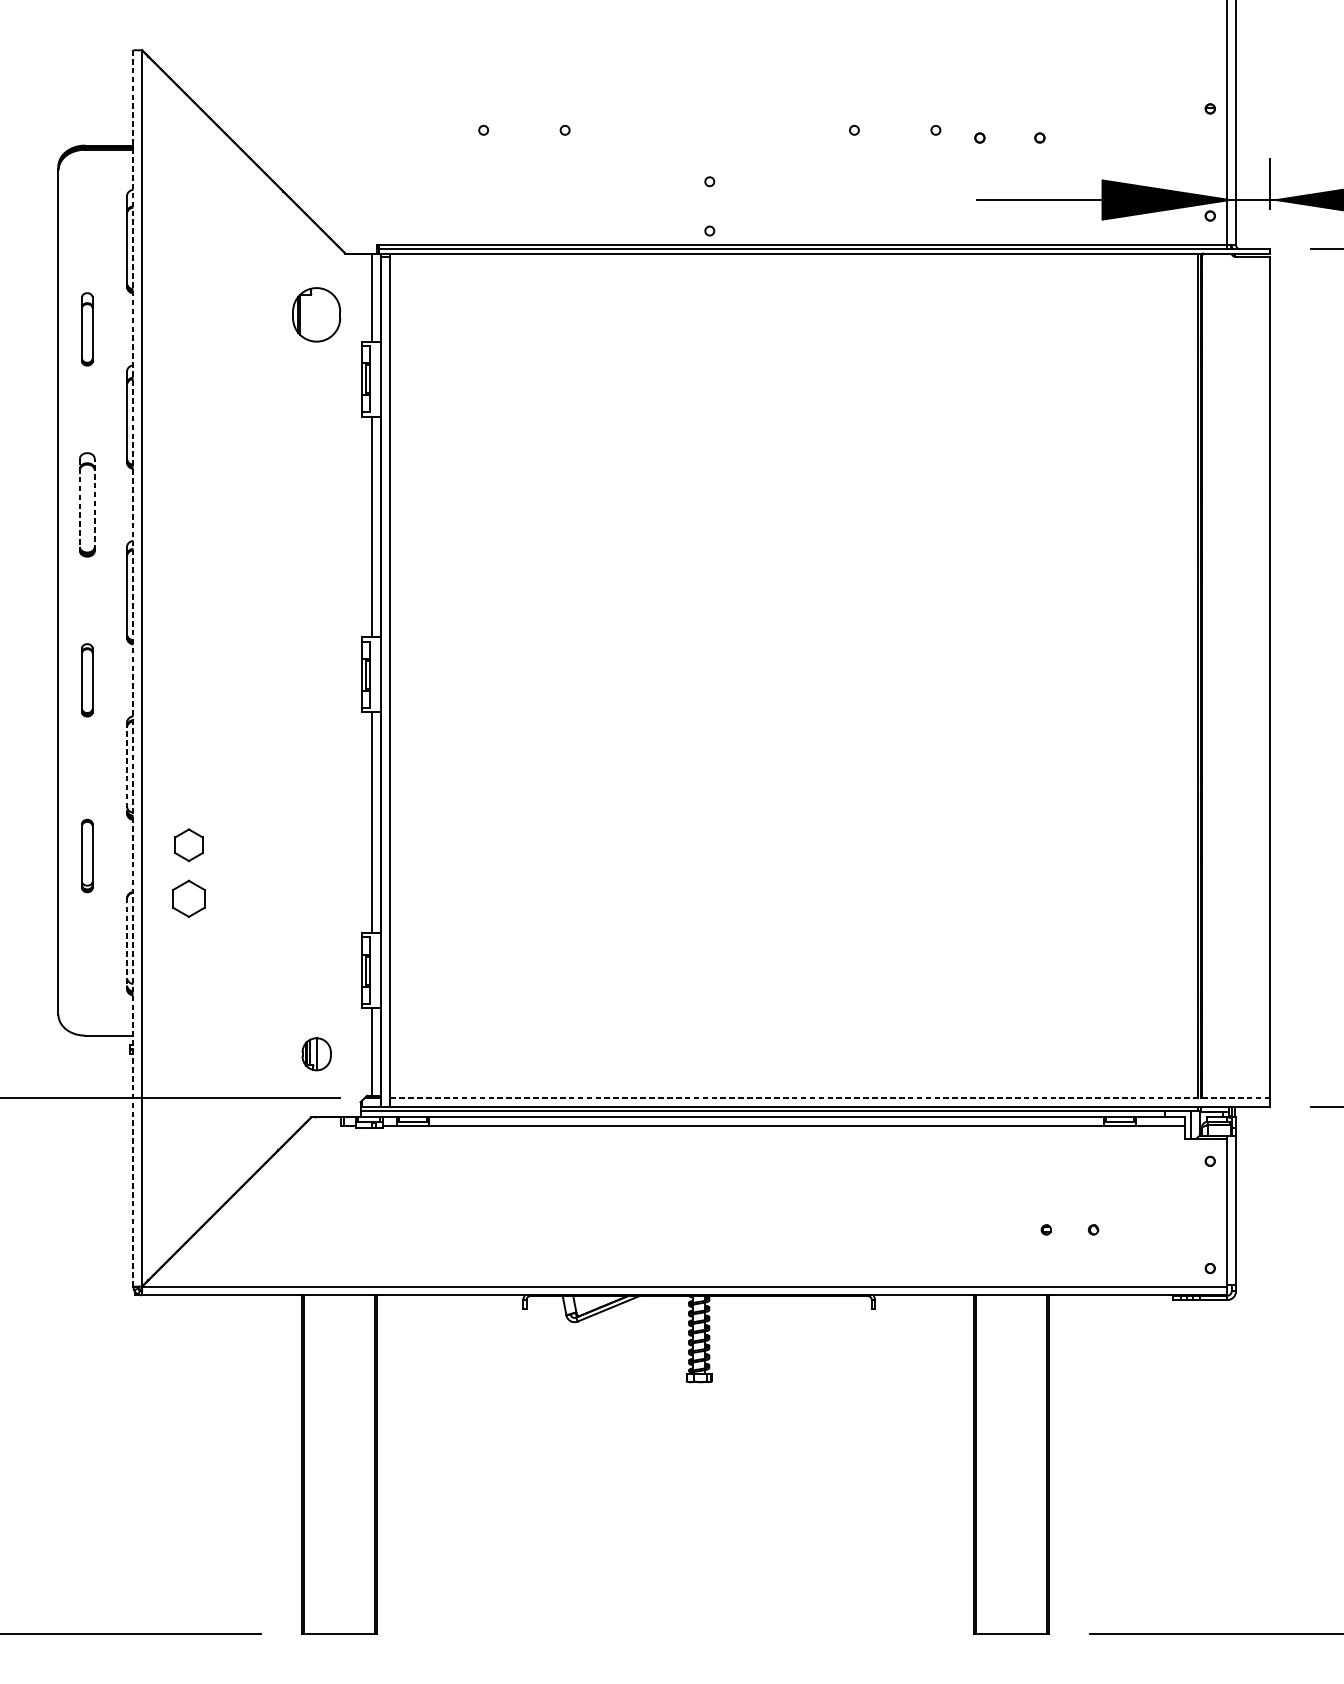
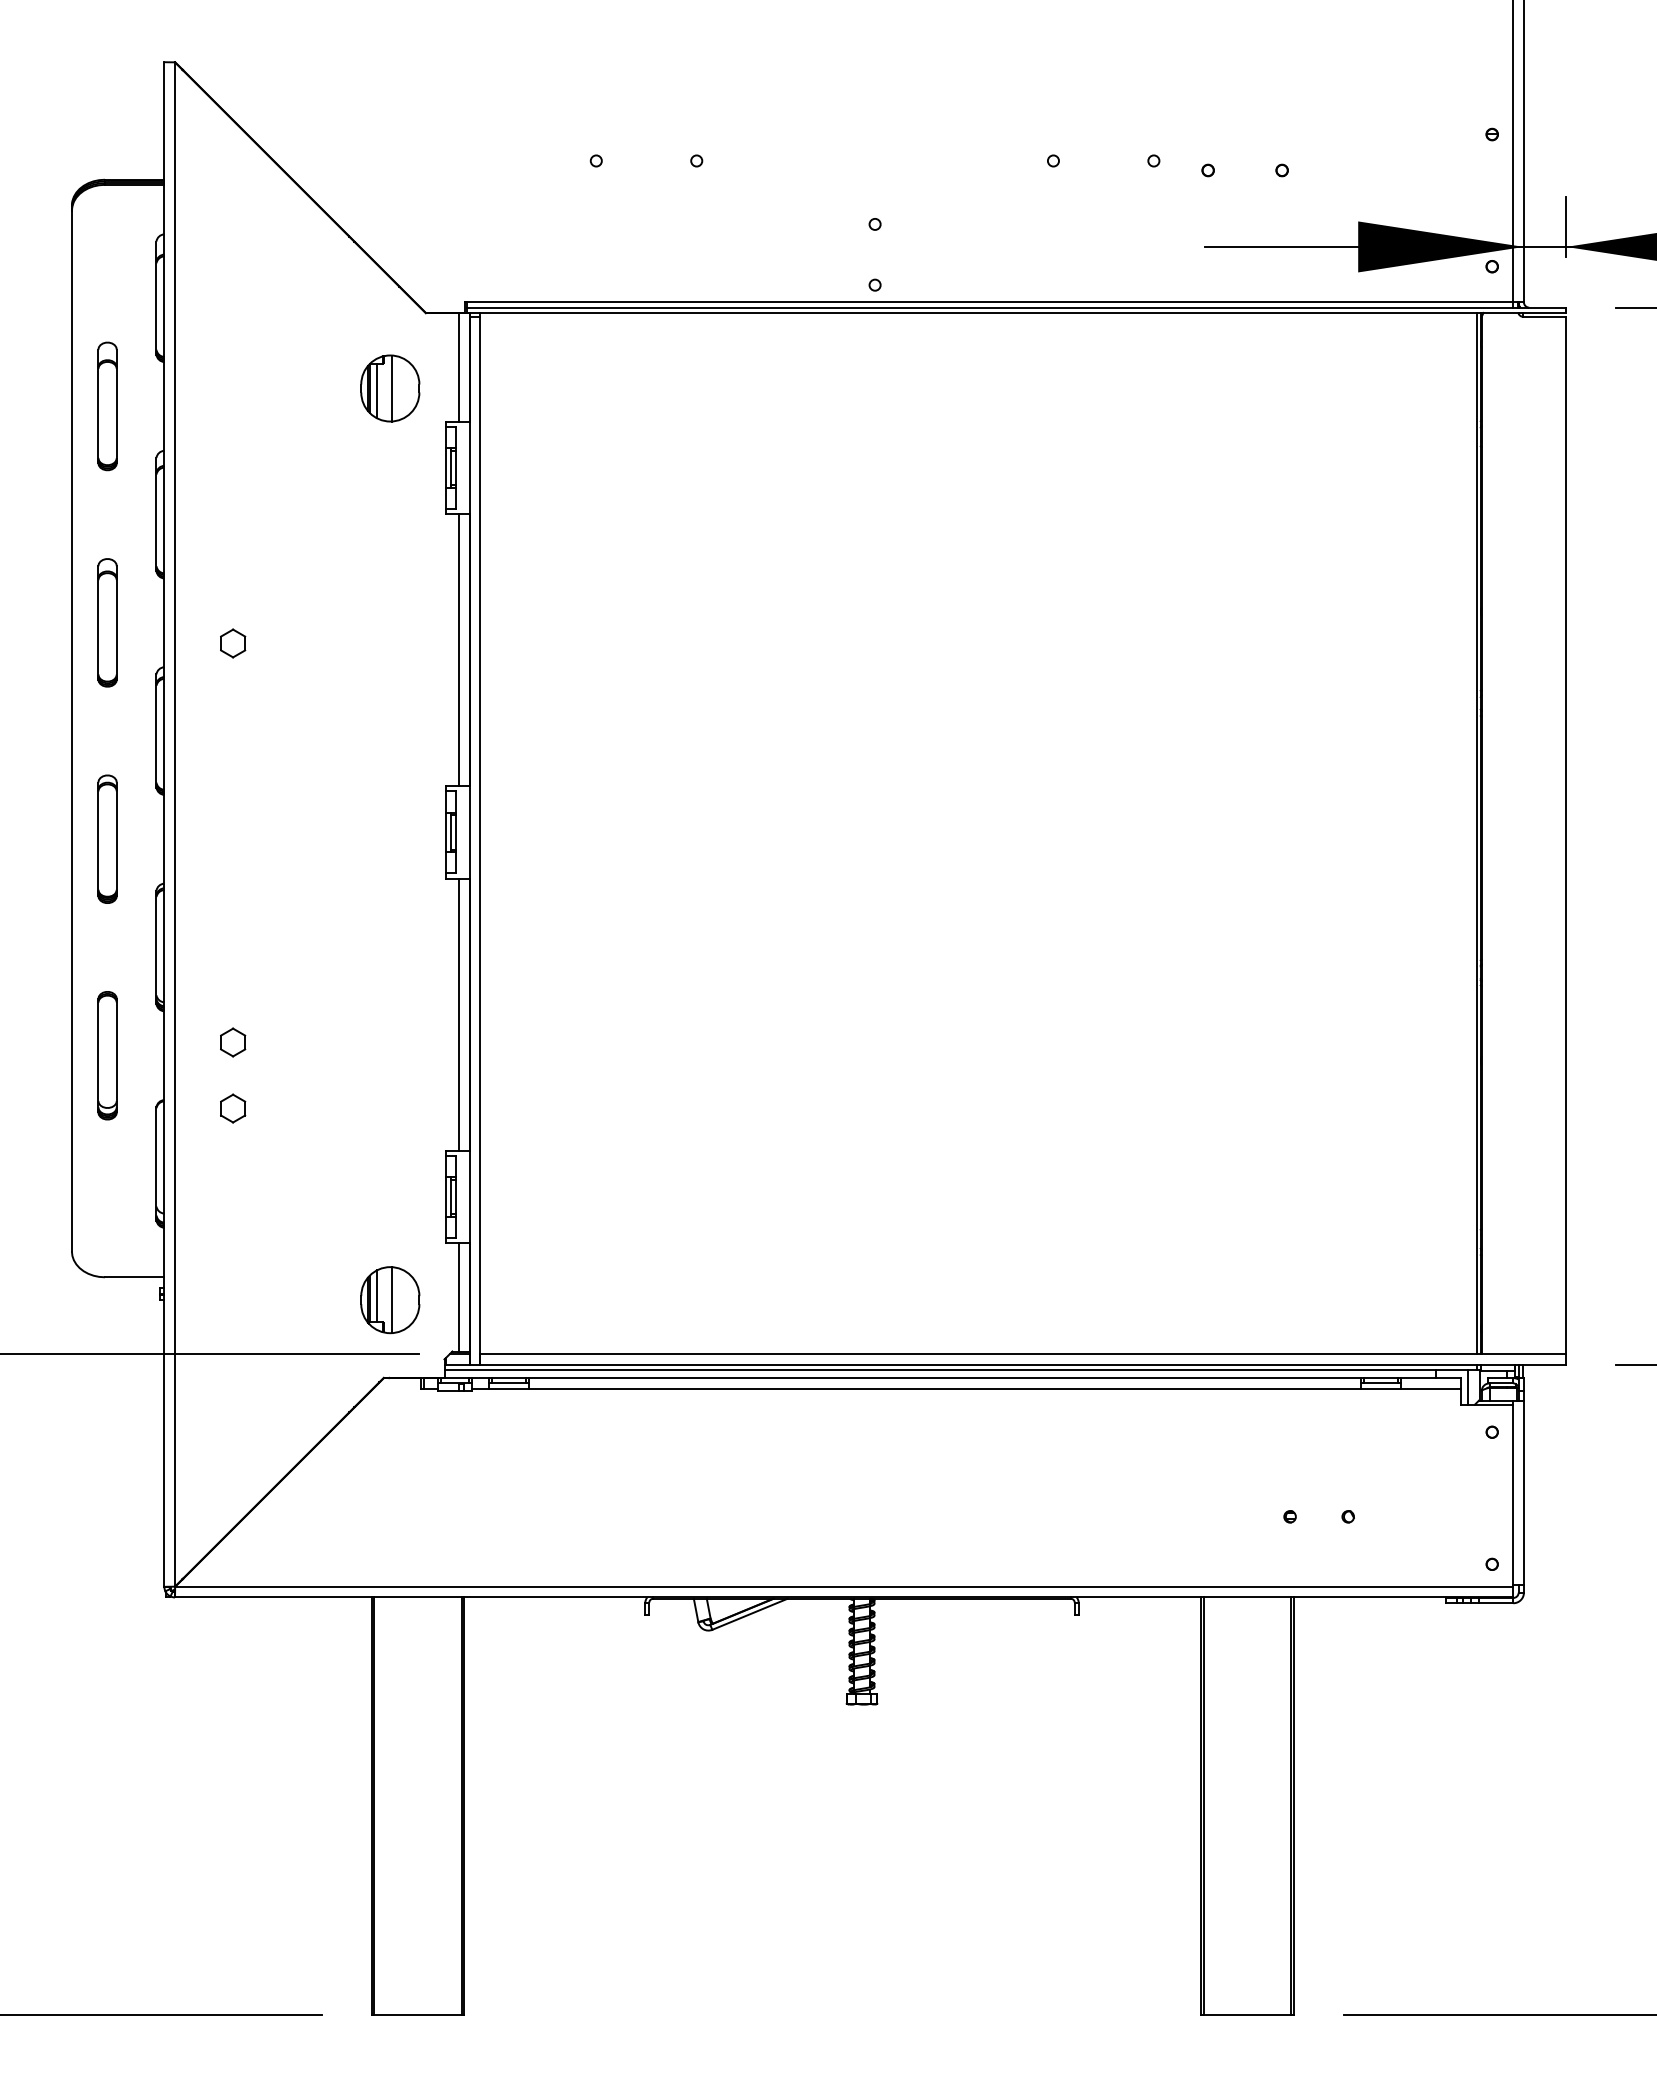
line: (317, 314) -> (391, 388), added
line: (306, 316) -> (377, 390), added
part: (87, 329) -> (107, 406), size x1.43
line: (79, 504) -> (98, 622), dashed -> solid
line: (94, 504) -> (116, 622), dashed -> solid
part: (189, 521) -> (233, 643), added
line: (133, 668) -> (164, 824), dashed -> solid
part: (87, 679) -> (107, 838), size x1.43
line: (127, 768) -> (156, 947), dashed -> solid
part: (189, 845) -> (233, 1042), size x0.71
part: (87, 855) -> (107, 1055), size x1.43
part: (189, 898) -> (233, 1108), size x0.62
line: (127, 943) -> (156, 1163), dashed -> solid
part: (316, 1054) -> (390, 1300), size x1.67
line: (830, 1098) -> (1023, 1354), dashed -> solid

